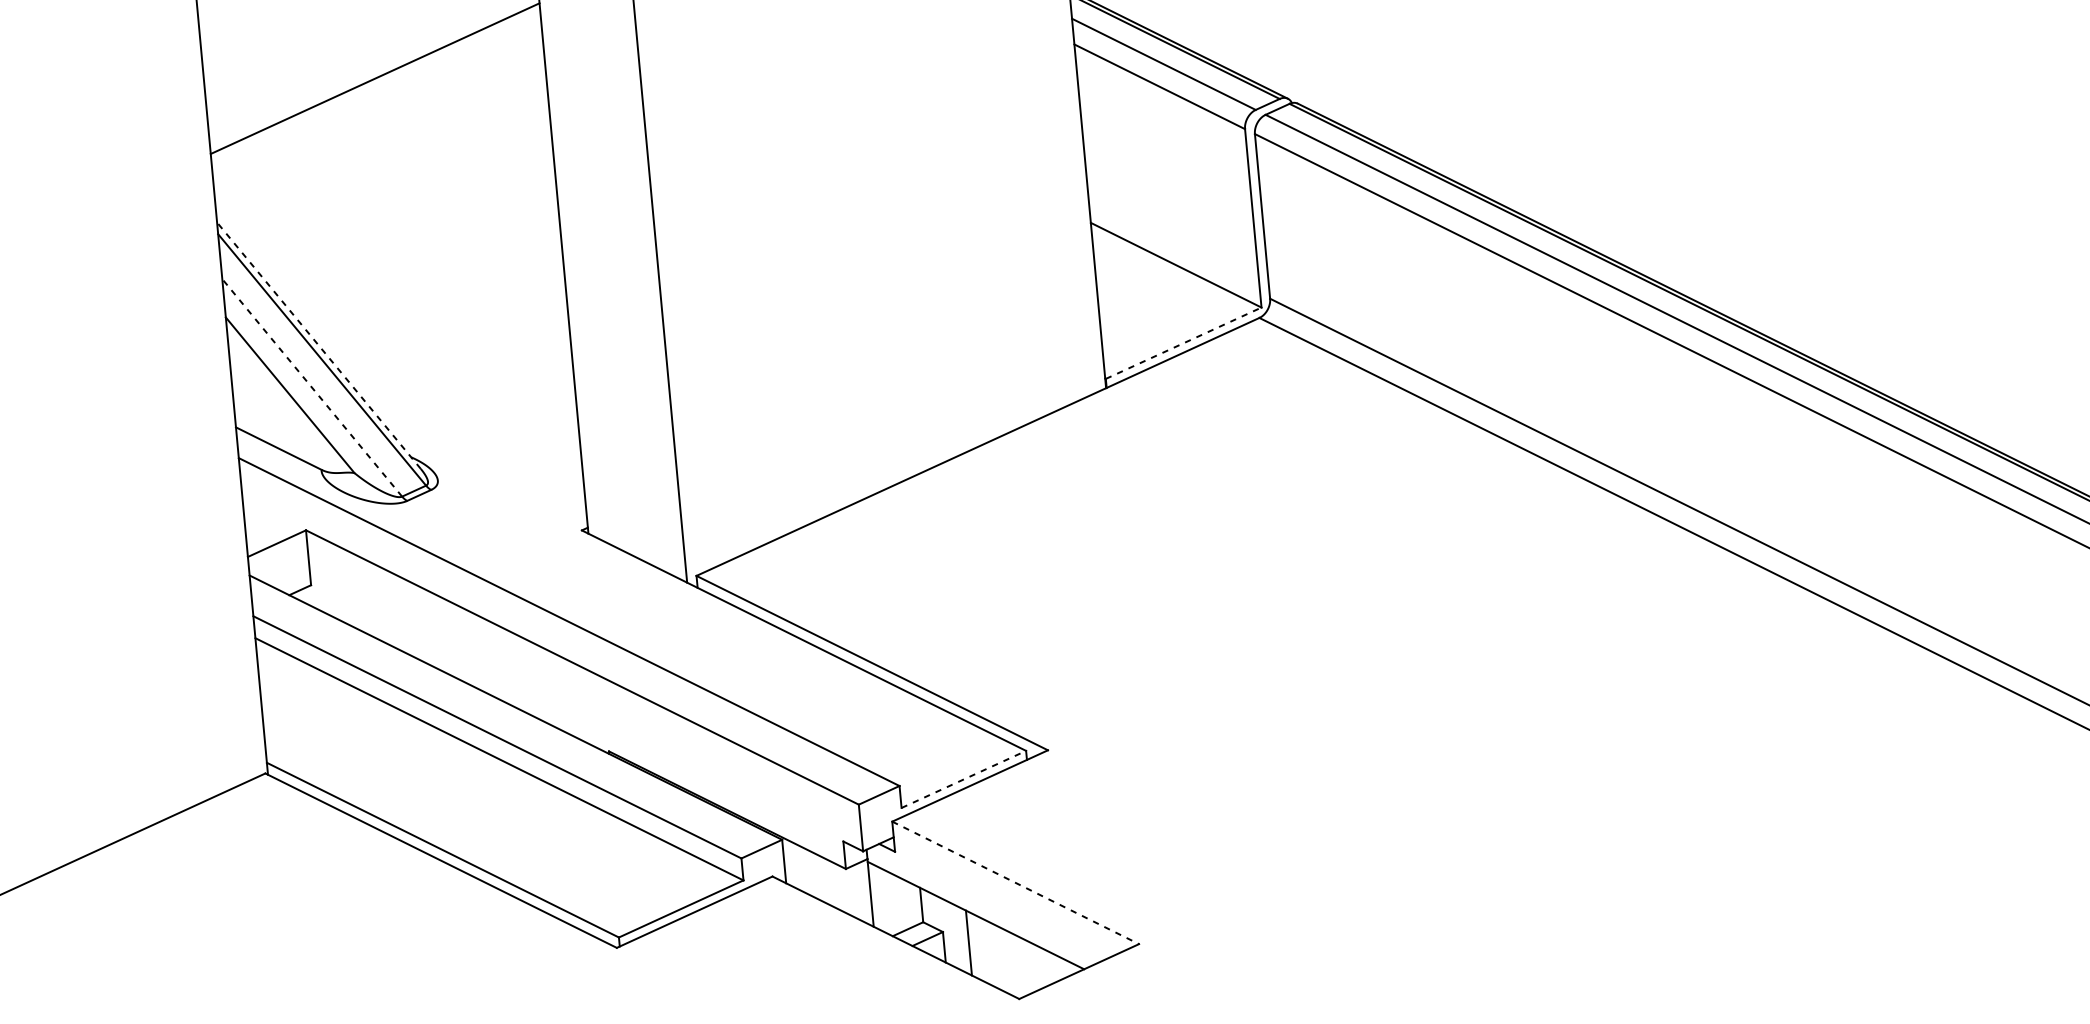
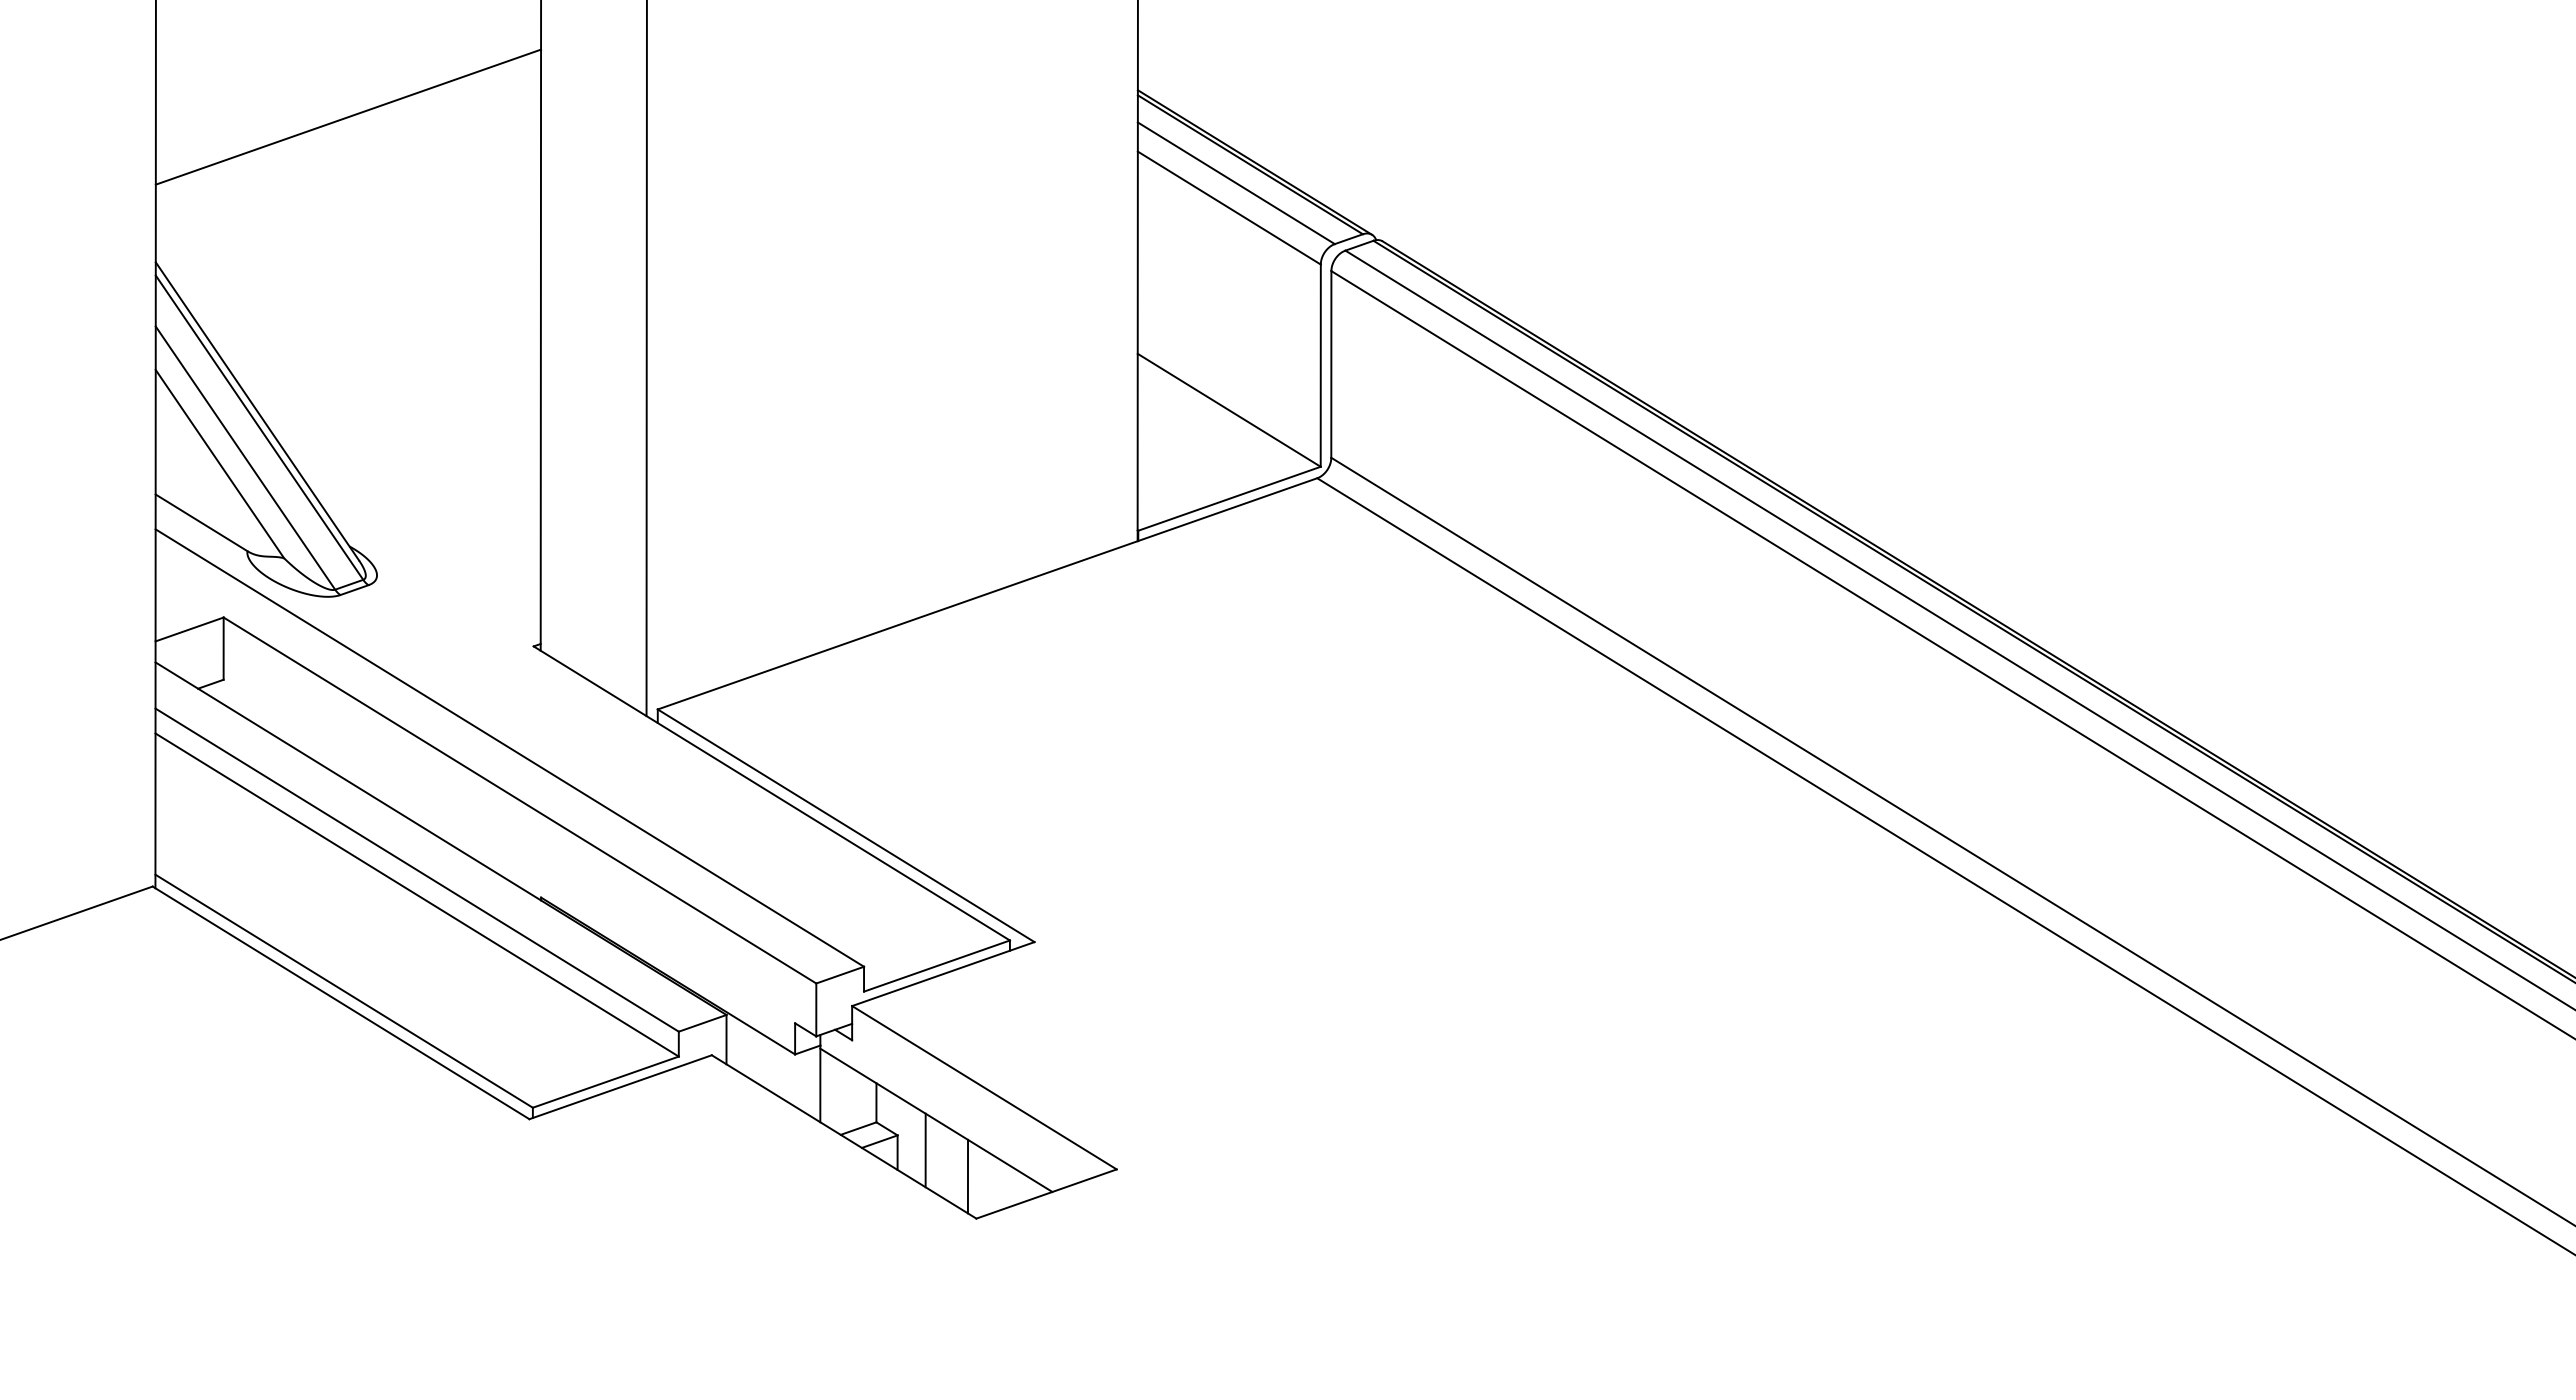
line: (1183, 342) -> (1229, 498), dashed -> solid
line: (318, 344) -> (257, 410), dashed -> solid
line: (312, 387) -> (245, 457), dashed -> solid
line: (964, 778) -> (937, 965), dashed -> solid
line: (1015, 883) -> (984, 1088), dashed -> solid
line: (1007, 962) -> (967, 1176), added

